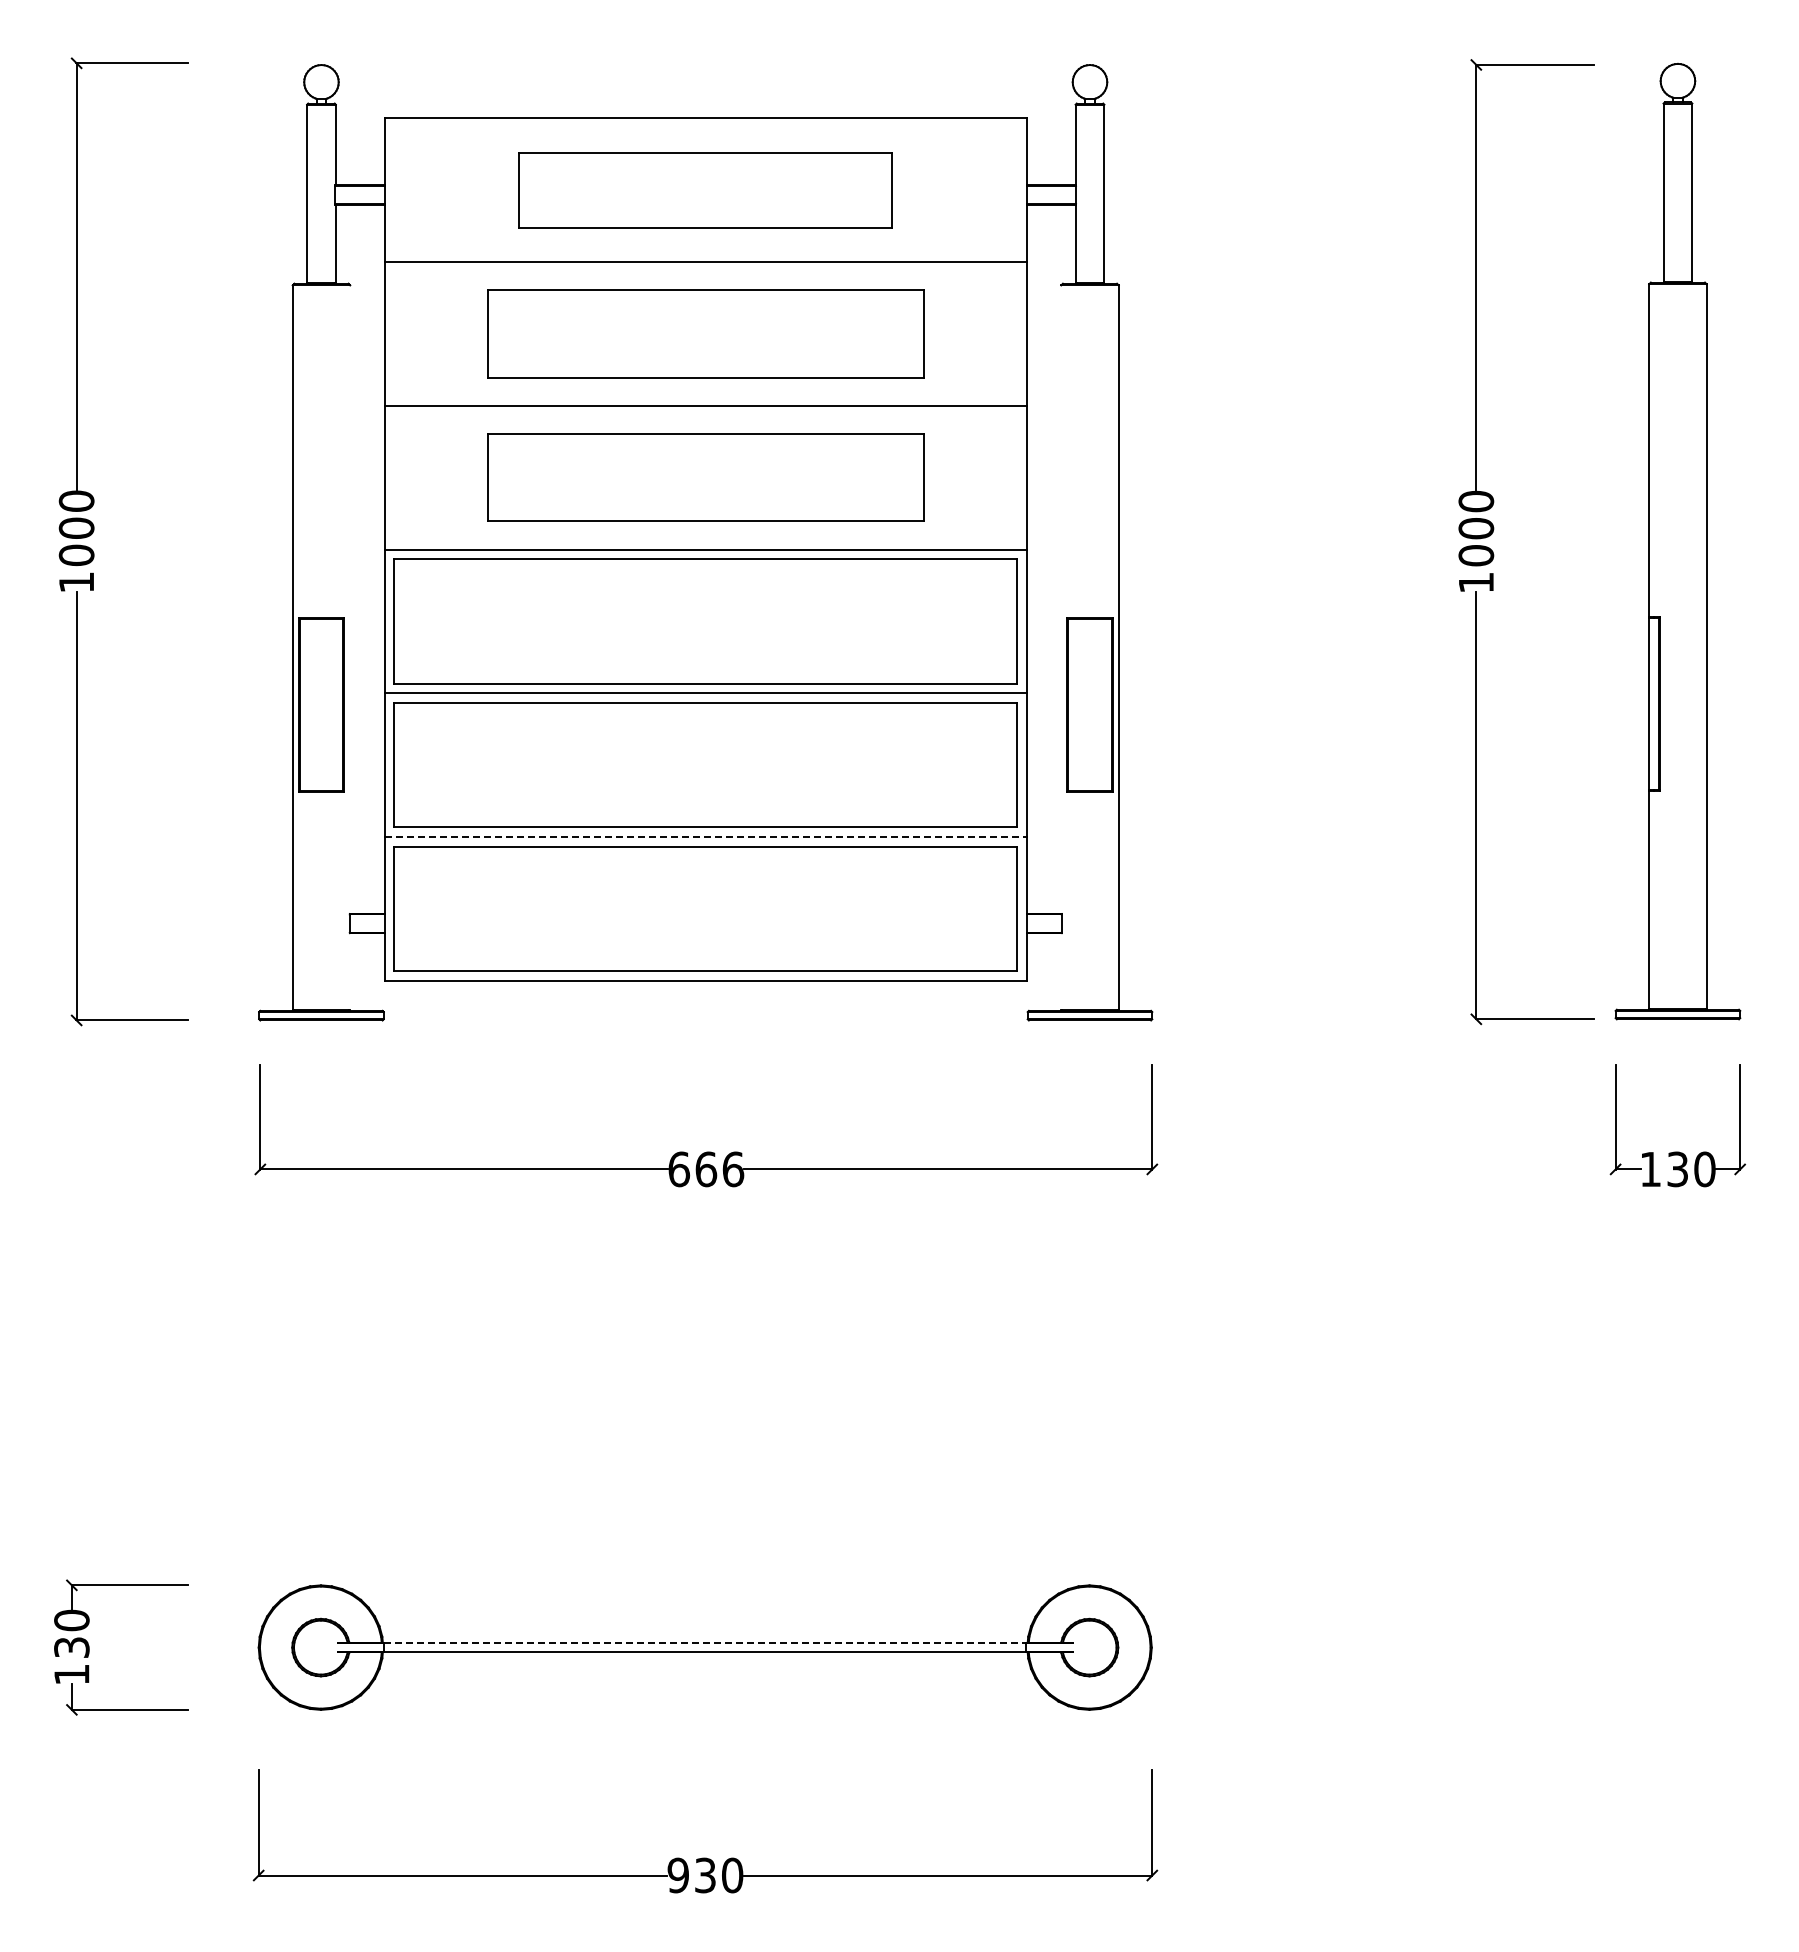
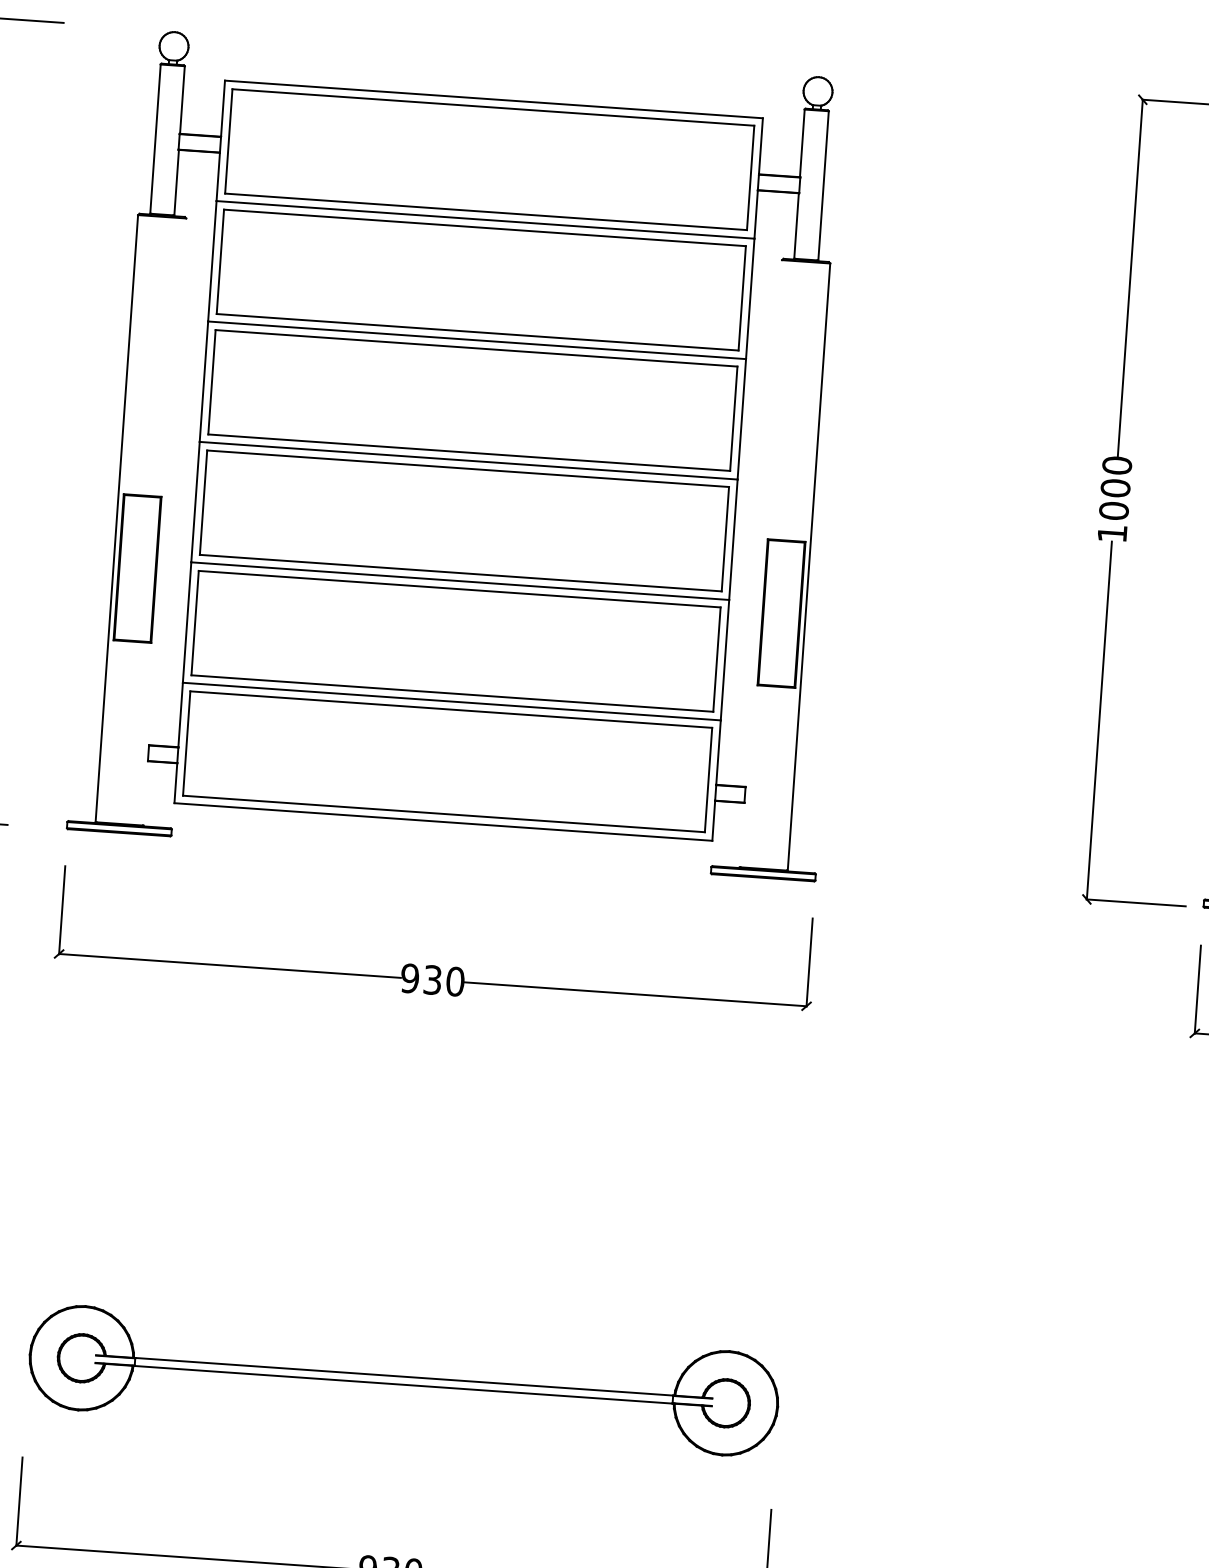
part: (705, 190) -> (489, 159), size x1.67
part: (705, 333) -> (481, 279), size x1.43
part: (705, 477) -> (472, 400), size x1.43
line: (705, 837) -> (451, 701), dashed -> solid
text: (706, 1169) -> (432, 980), 666 -> 930
line: (705, 1642) -> (404, 1376), dashed -> solid

